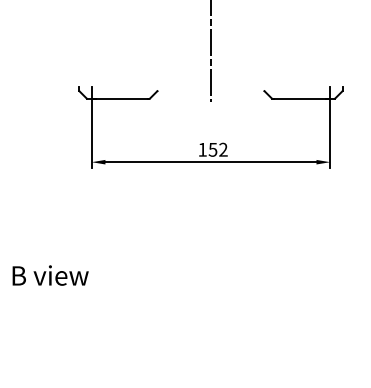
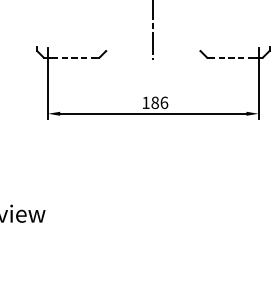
line: (122, 98) -> (75, 57), solid -> dashed
line: (299, 98) -> (231, 57), solid -> dashed
text: (217, 149) -> (159, 102), 152 -> 186

